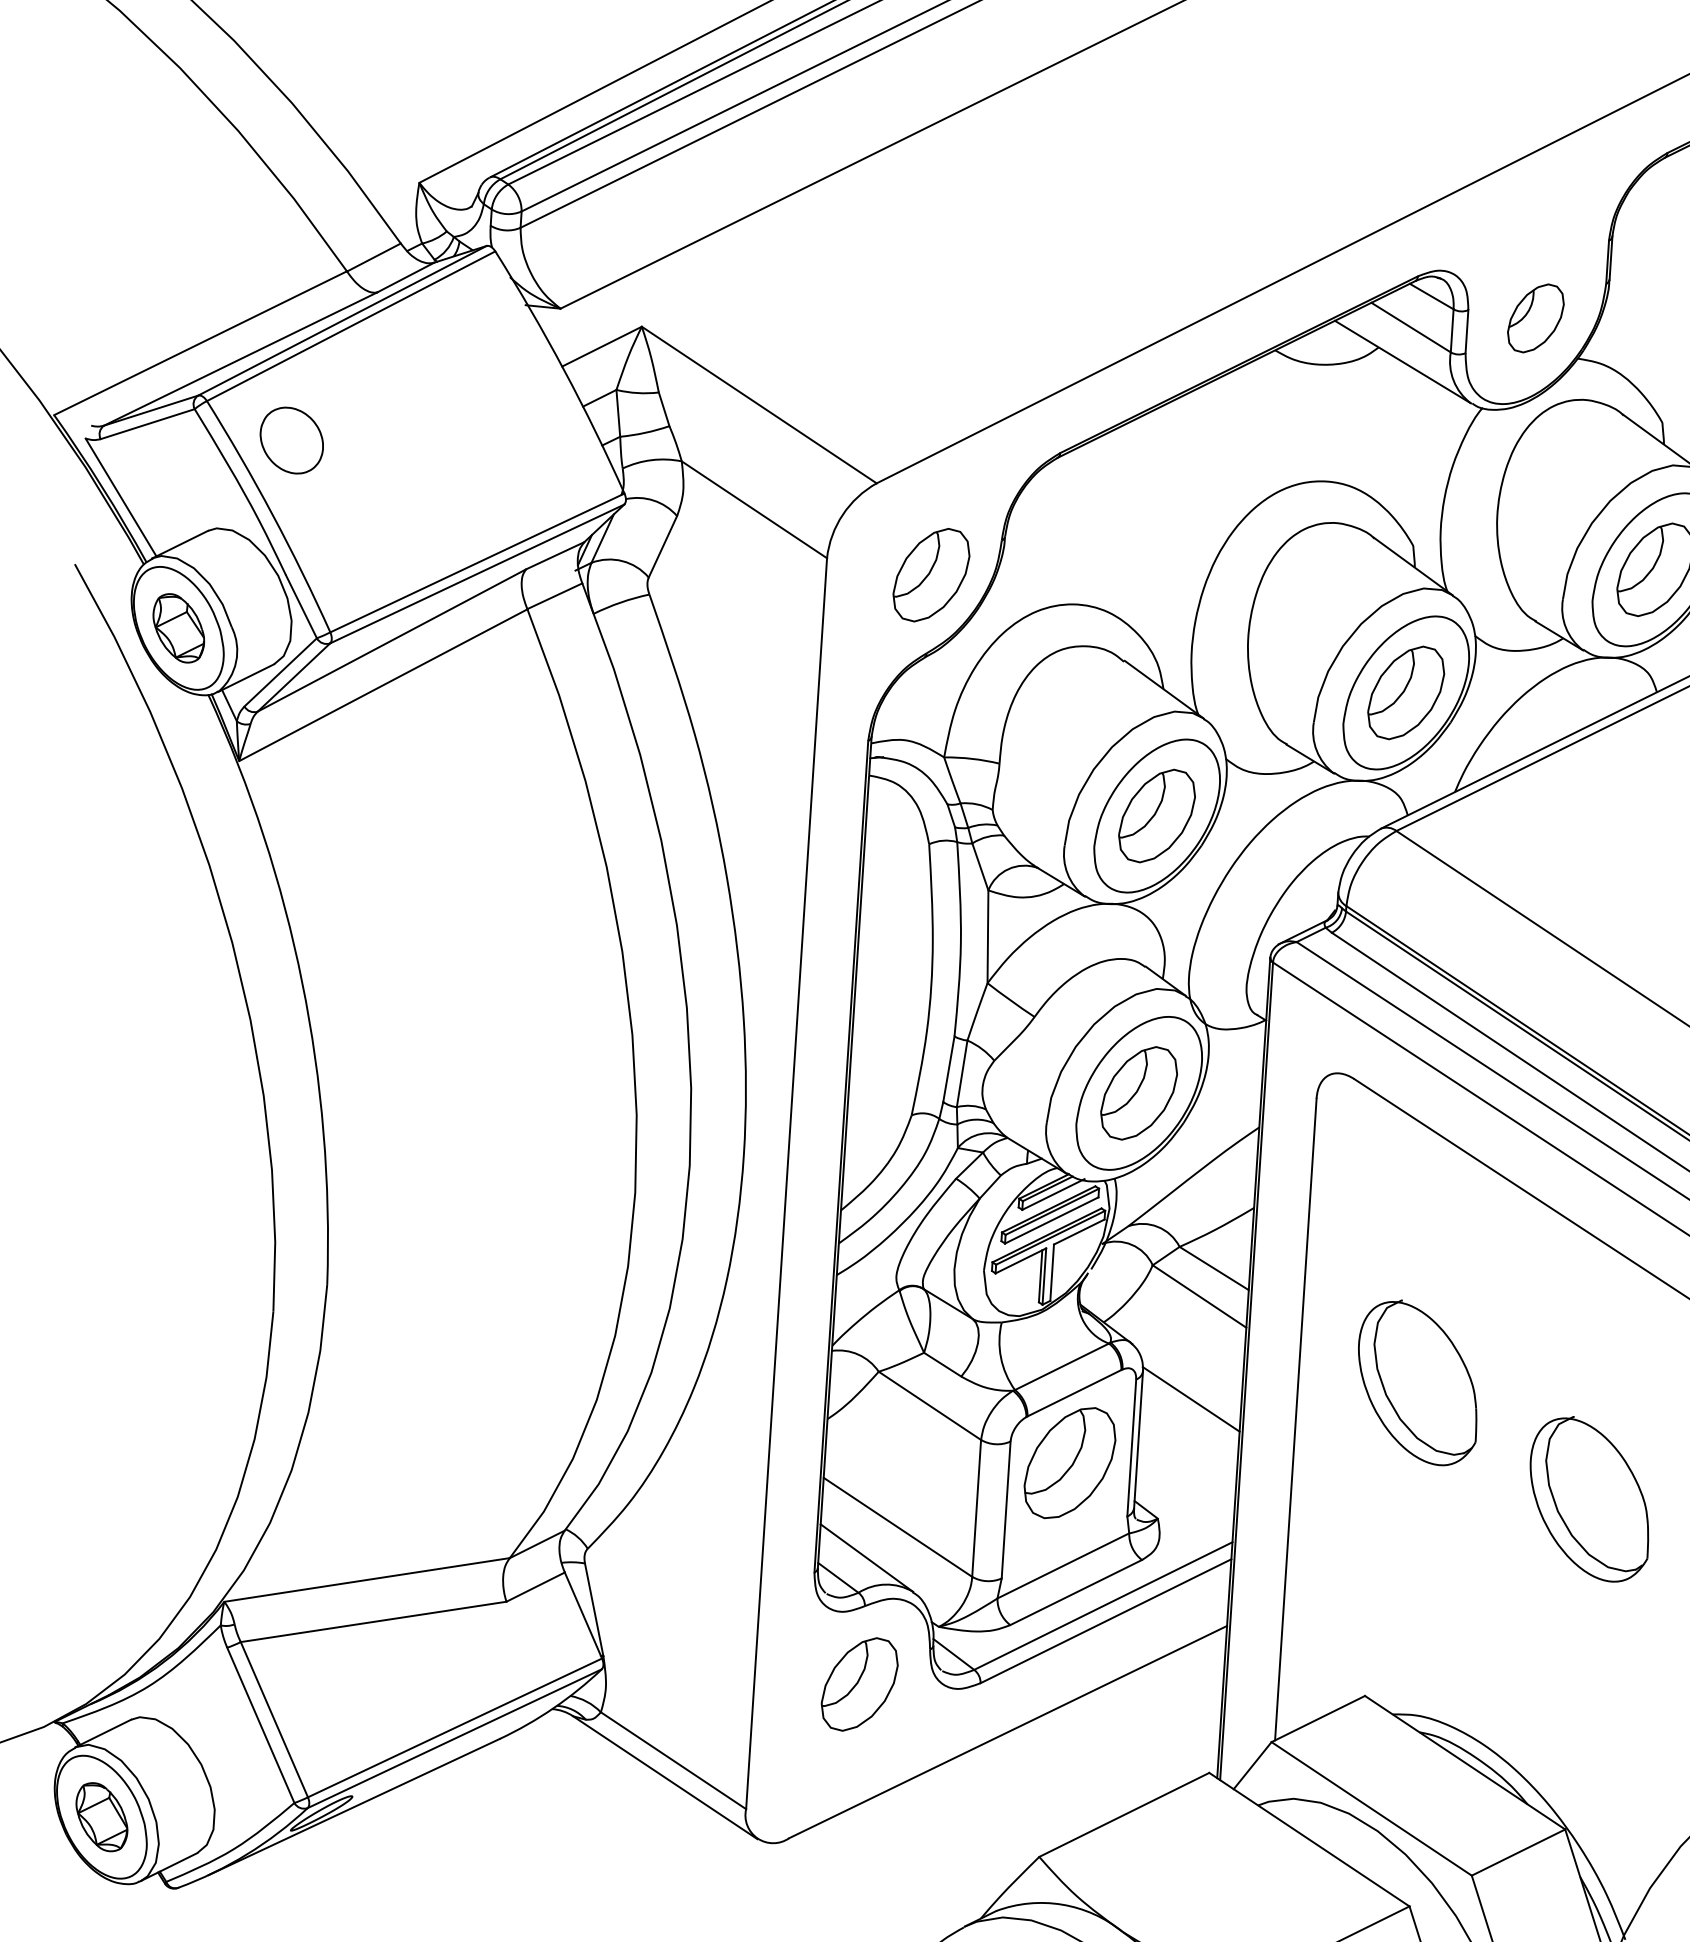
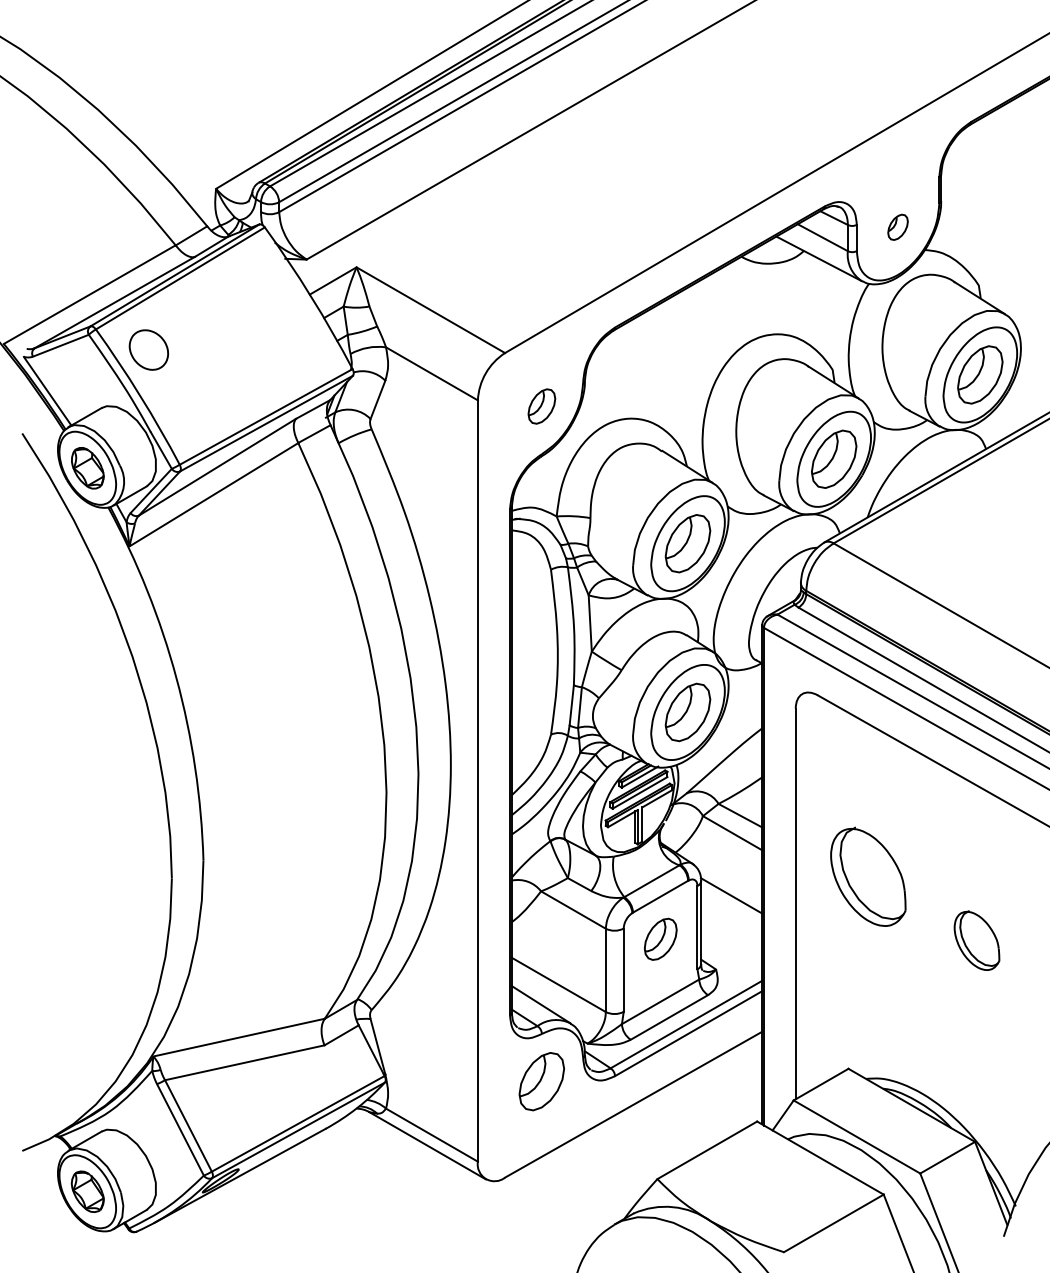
part: (1534, 318) -> (897, 227), size x0.6
part: (930, 575) -> (541, 406), size x0.6
part: (1069, 1463) -> (660, 939), size x0.6
part: (1588, 1498) -> (976, 940), size x0.6

